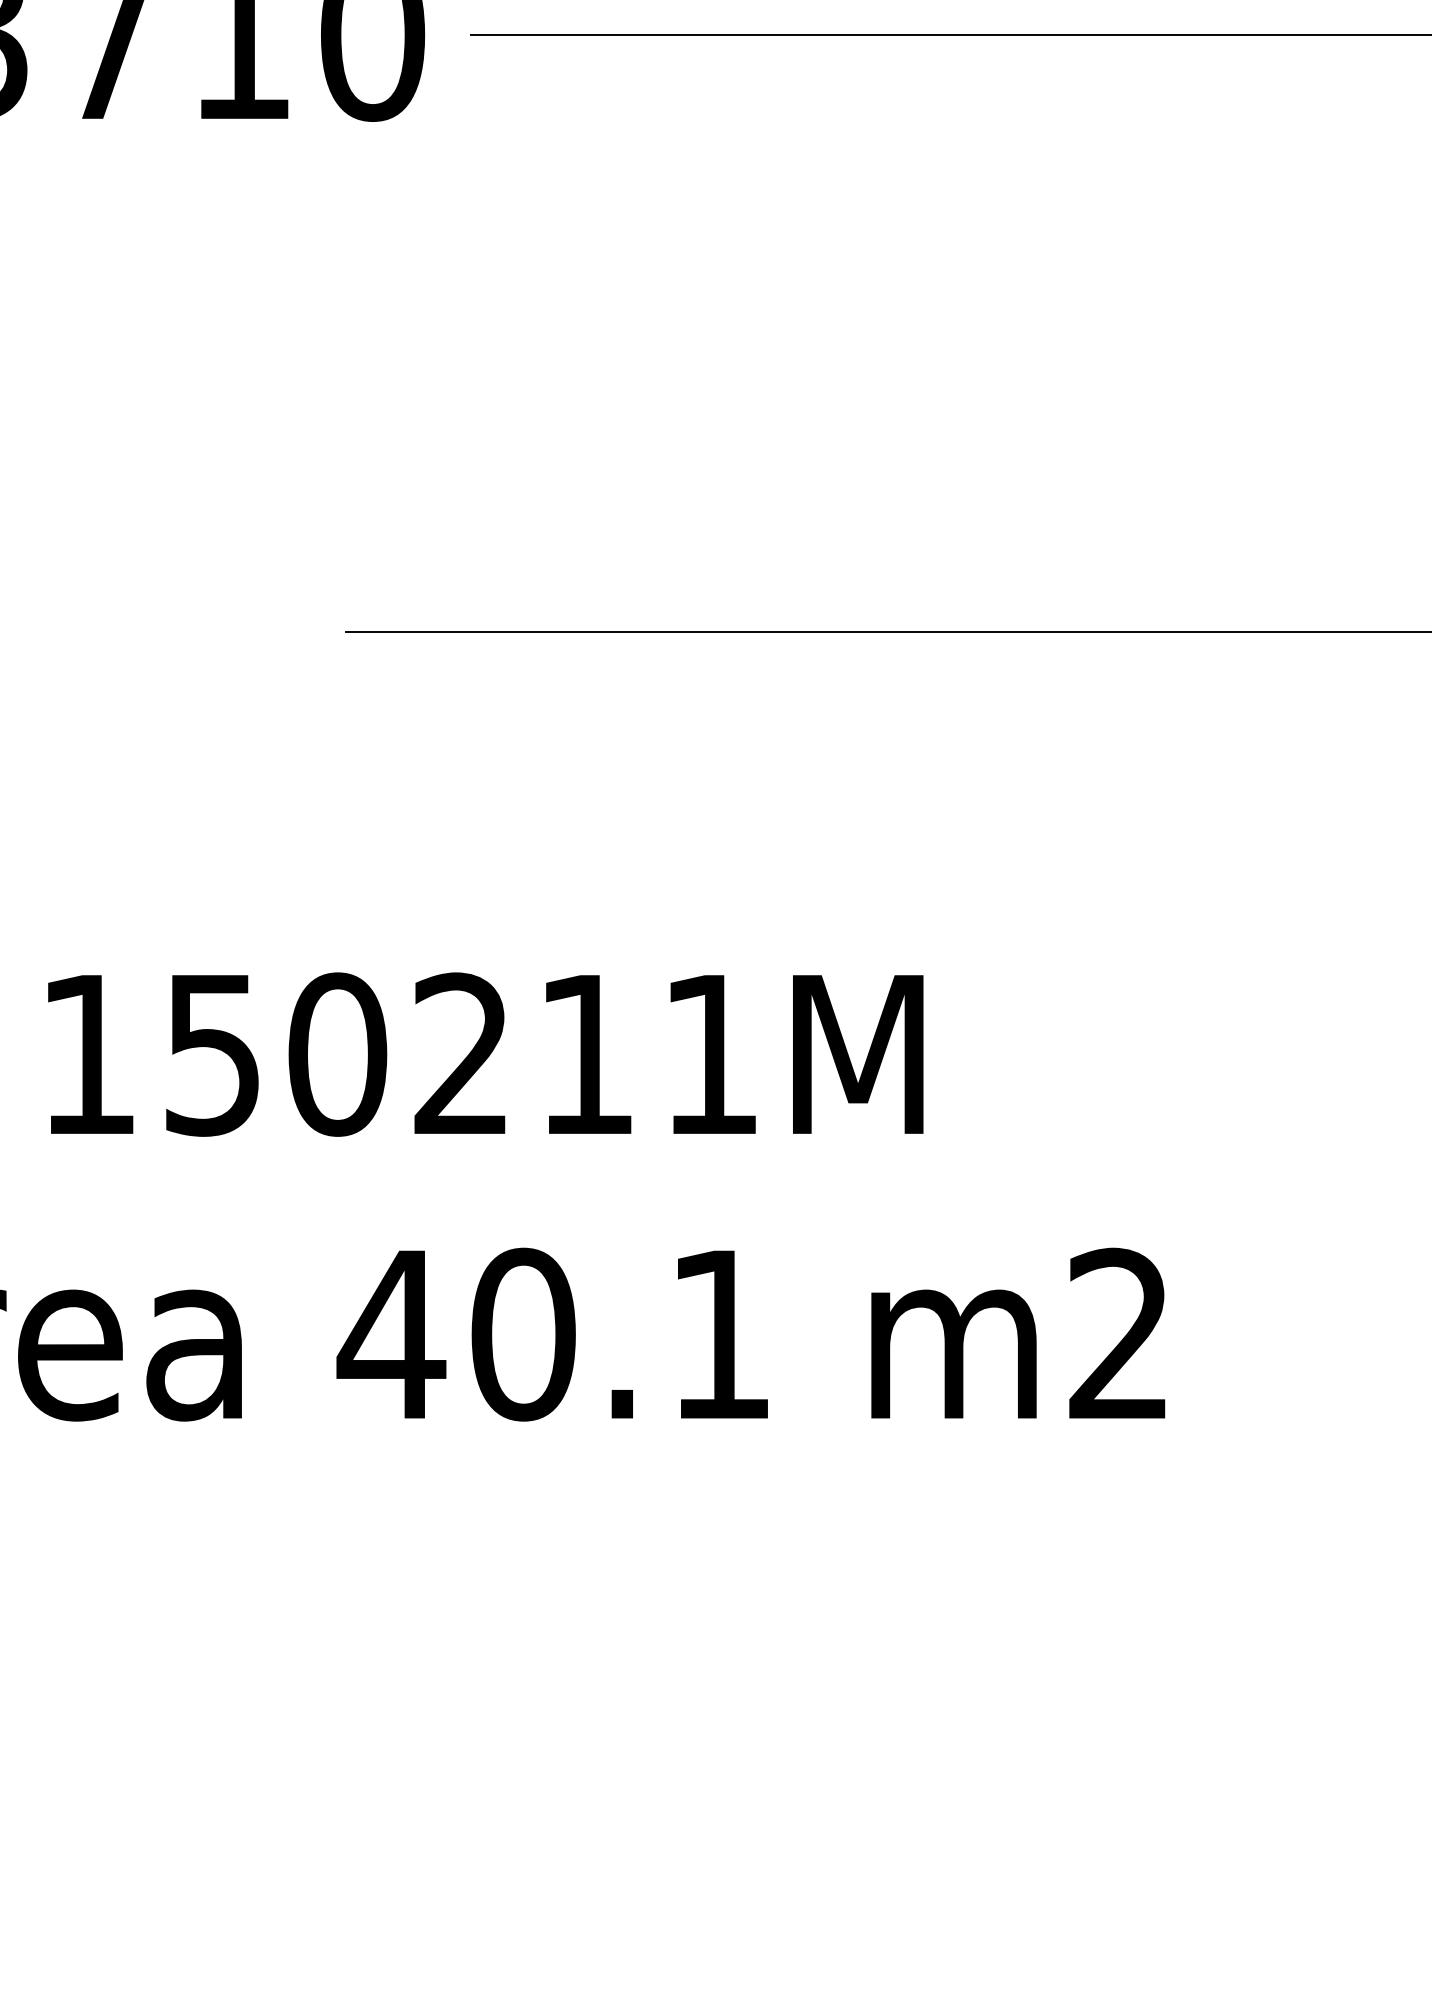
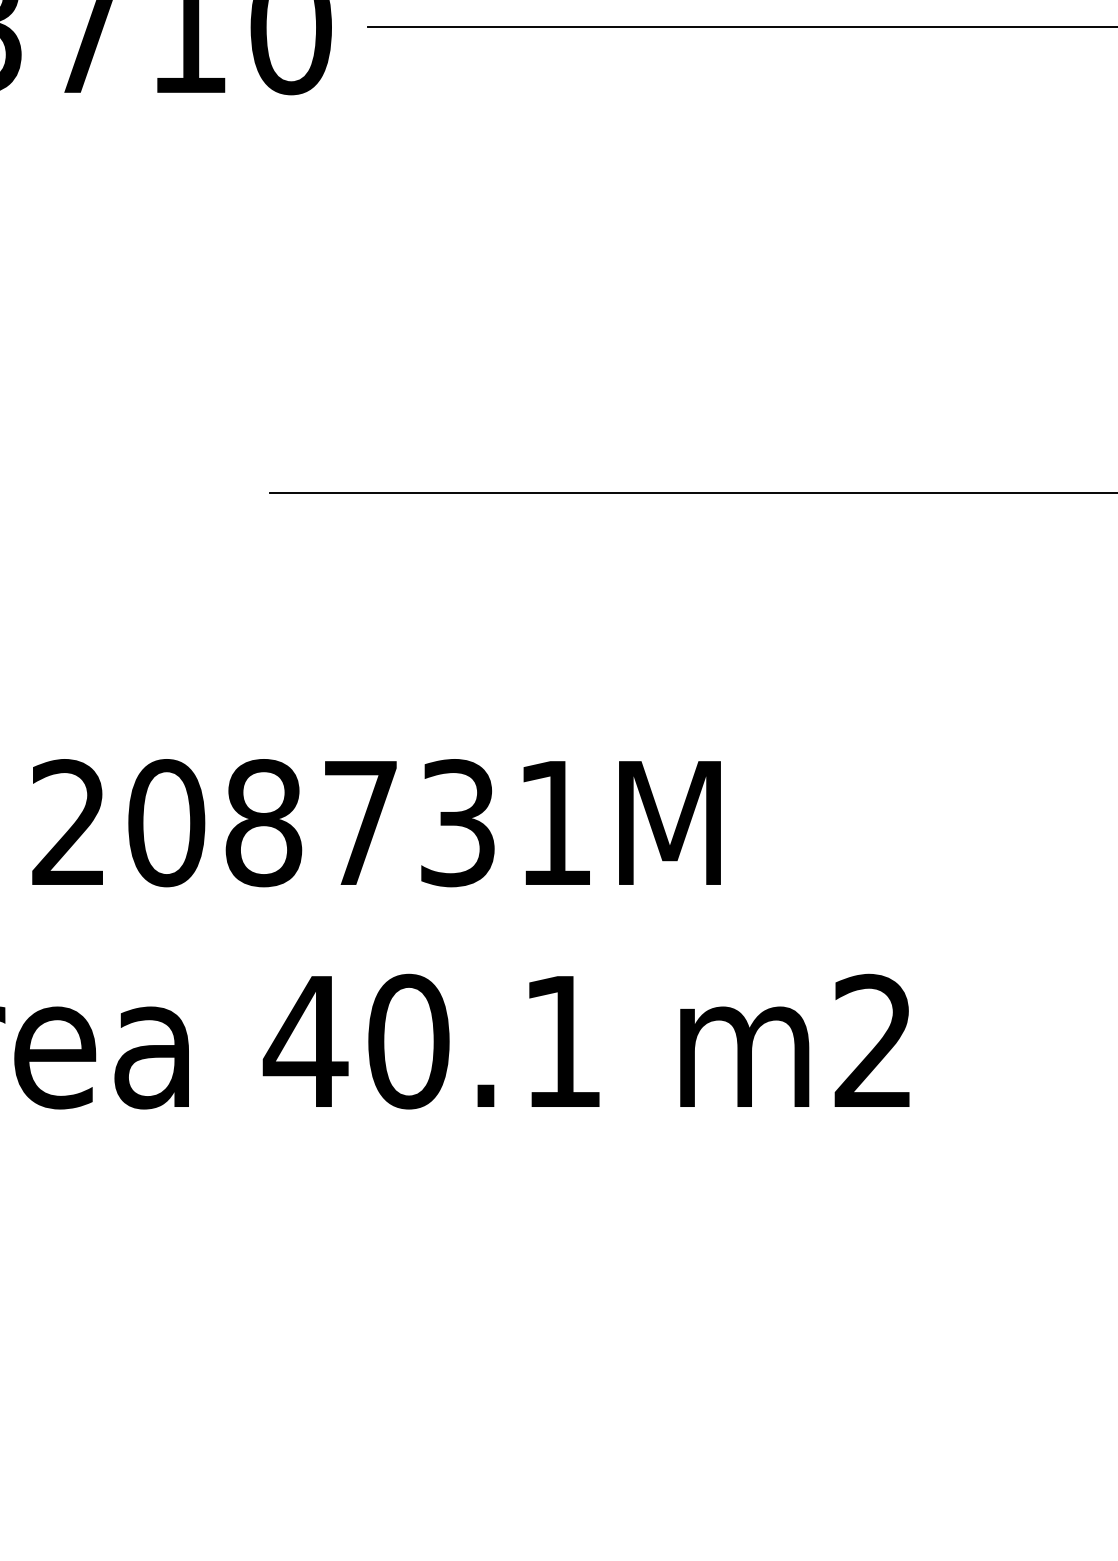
text: (337, 1054) -> (263, 823), 150211M -> 208731M

